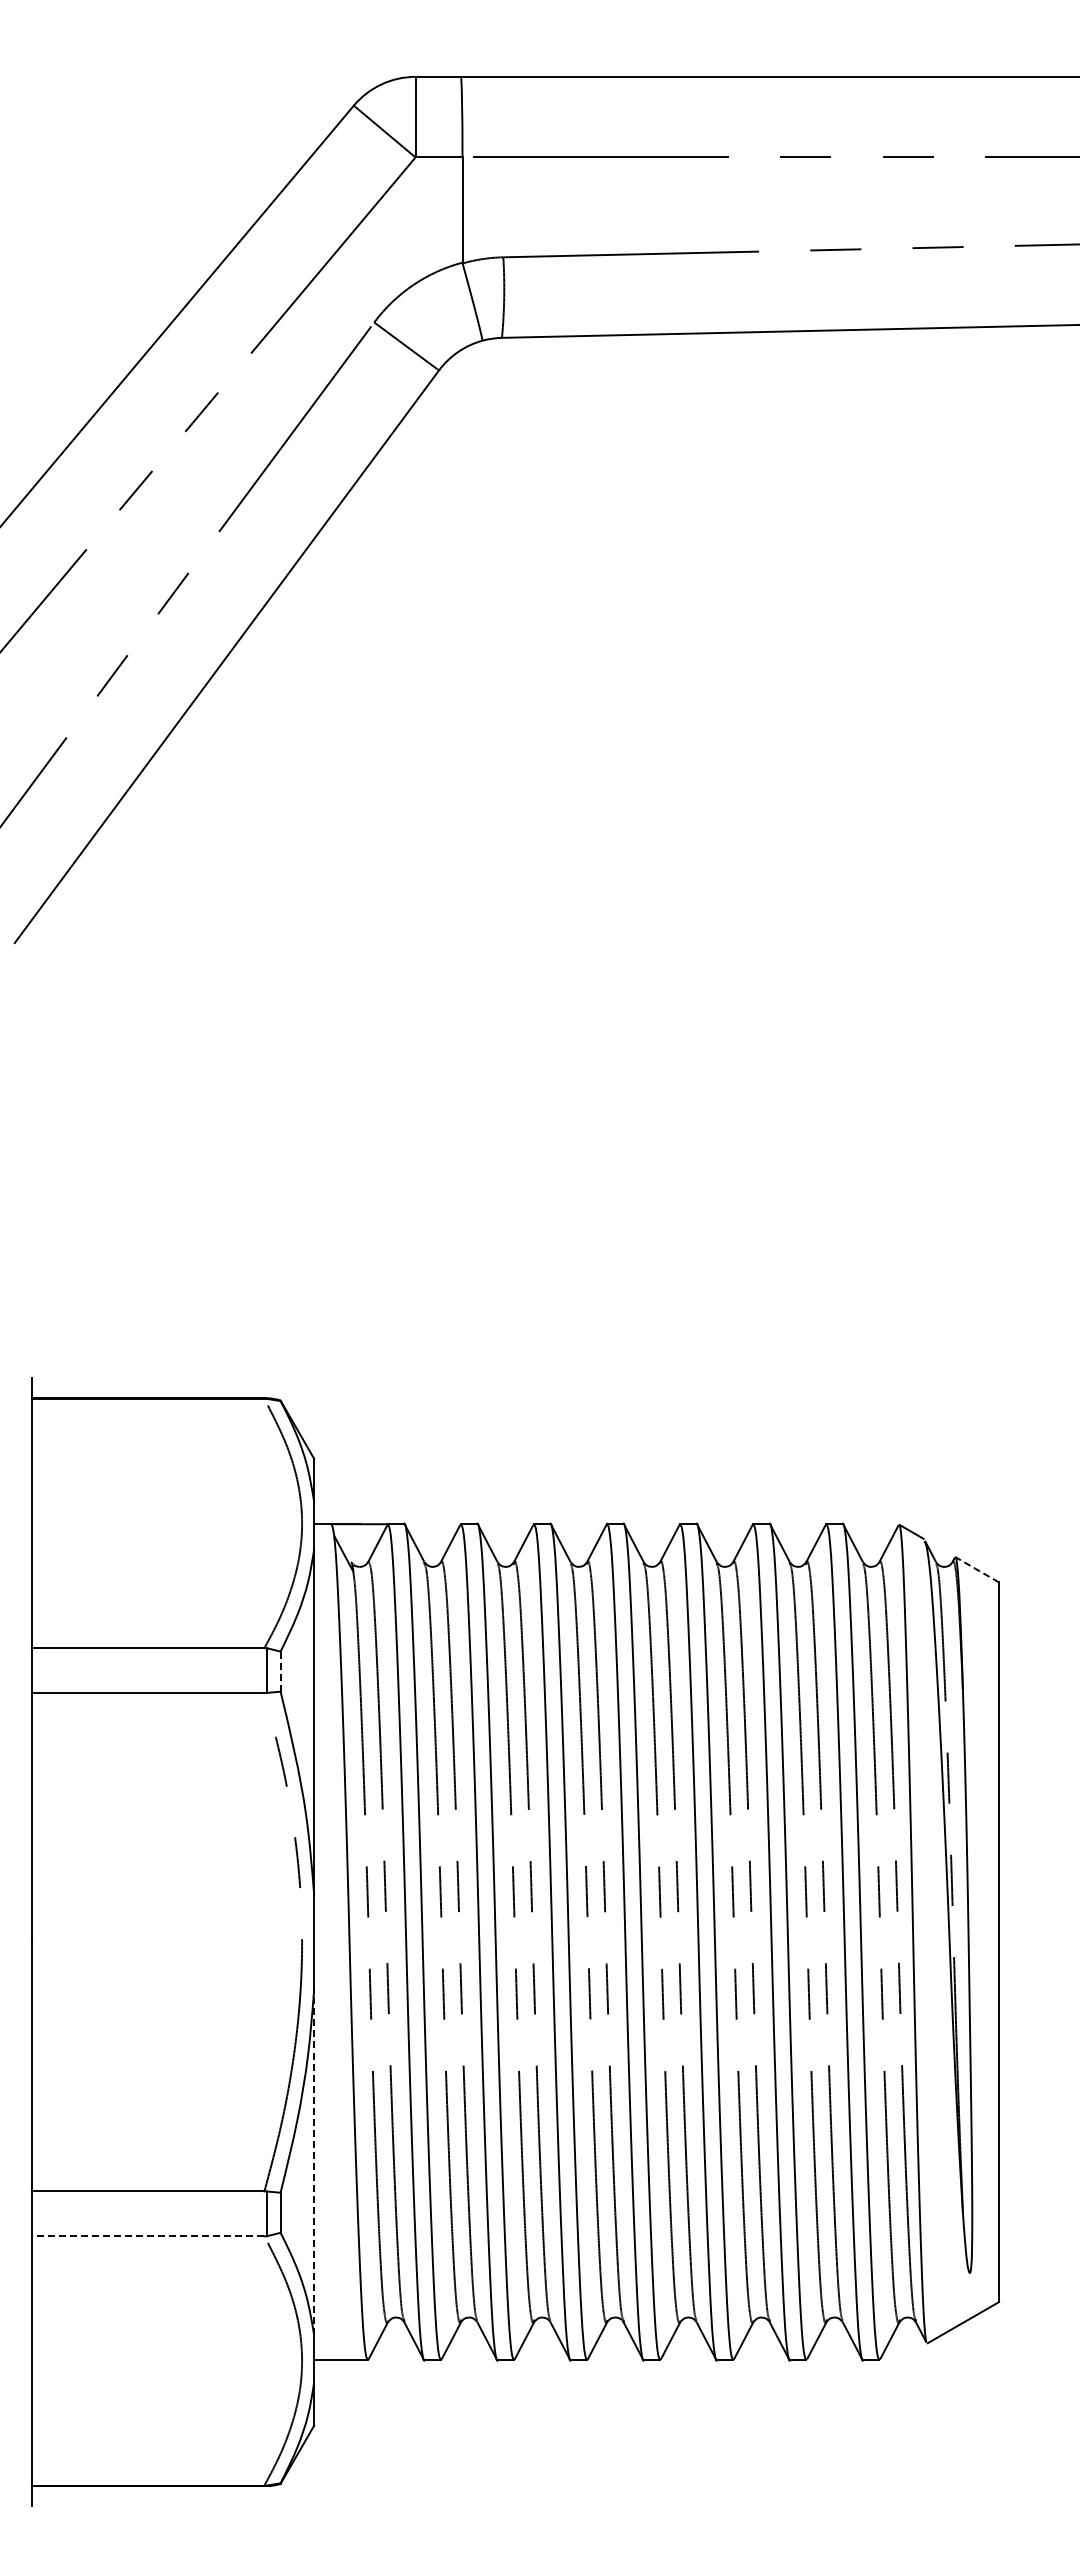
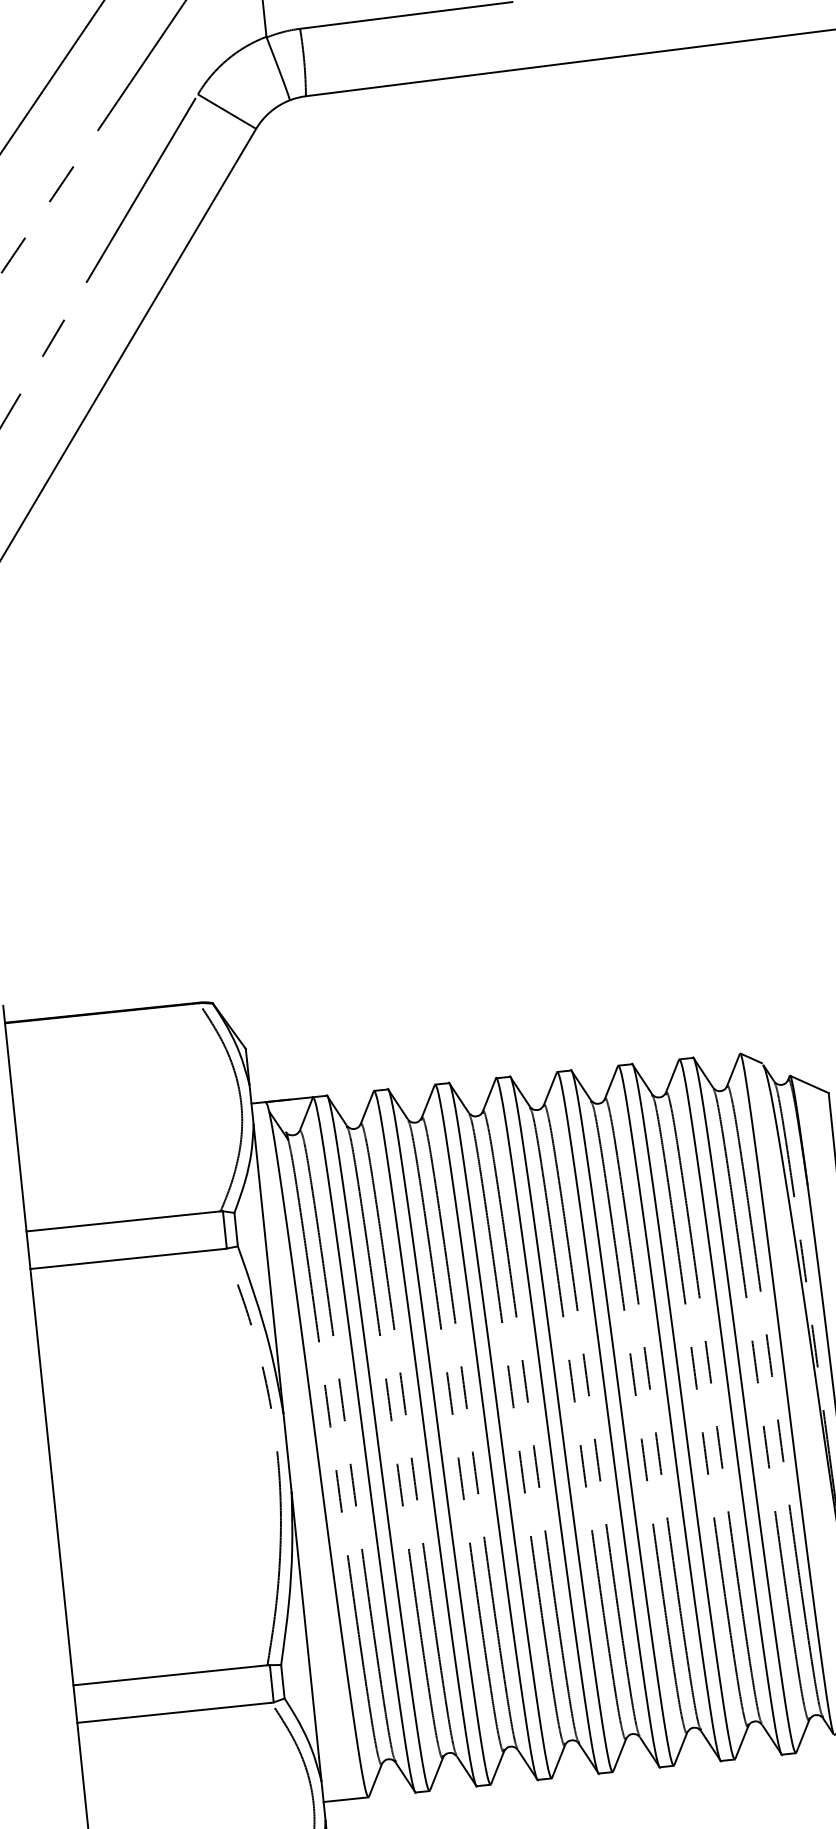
line: (976, 1569) -> (808, 1084), dashed -> solid
line: (280, 1671) -> (236, 1229), dashed -> solid
line: (314, 2162) -> (306, 1636), dashed -> solid
line: (147, 2236) -> (173, 1713), dashed -> solid

